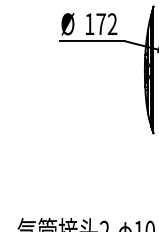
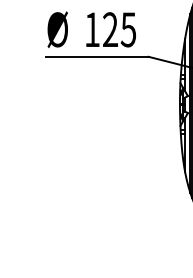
text: (106, 24) -> (119, 30), 172 -> 125

